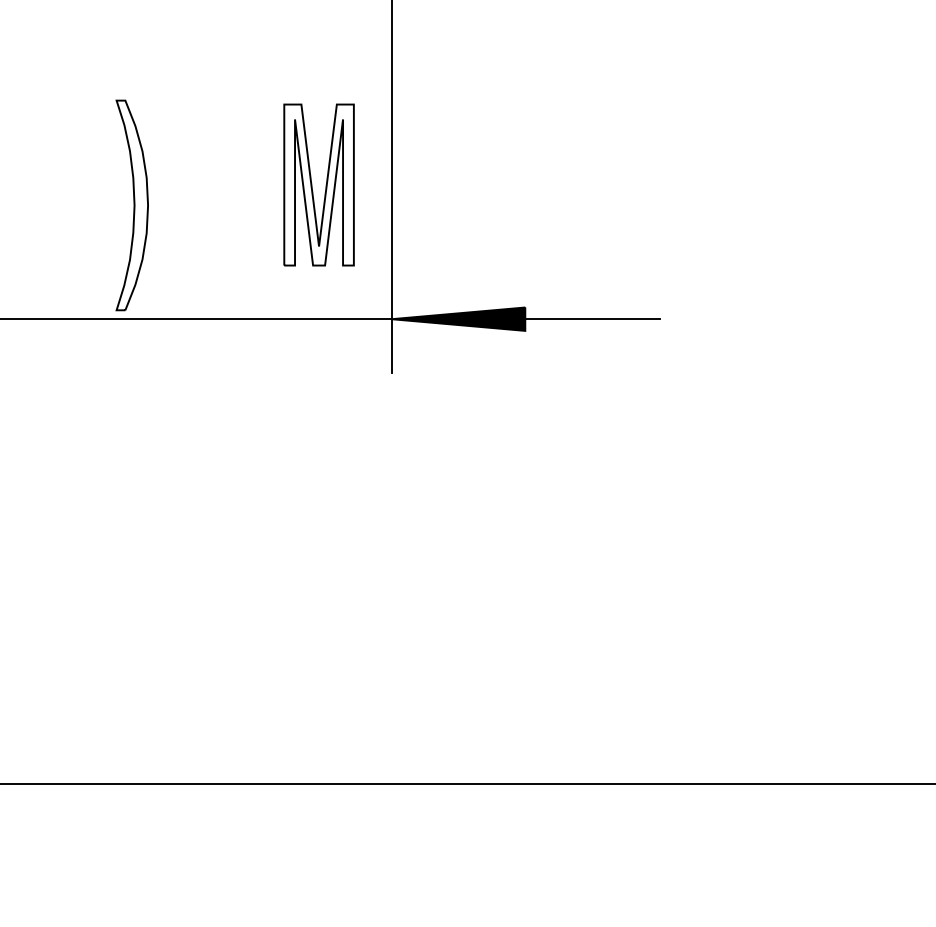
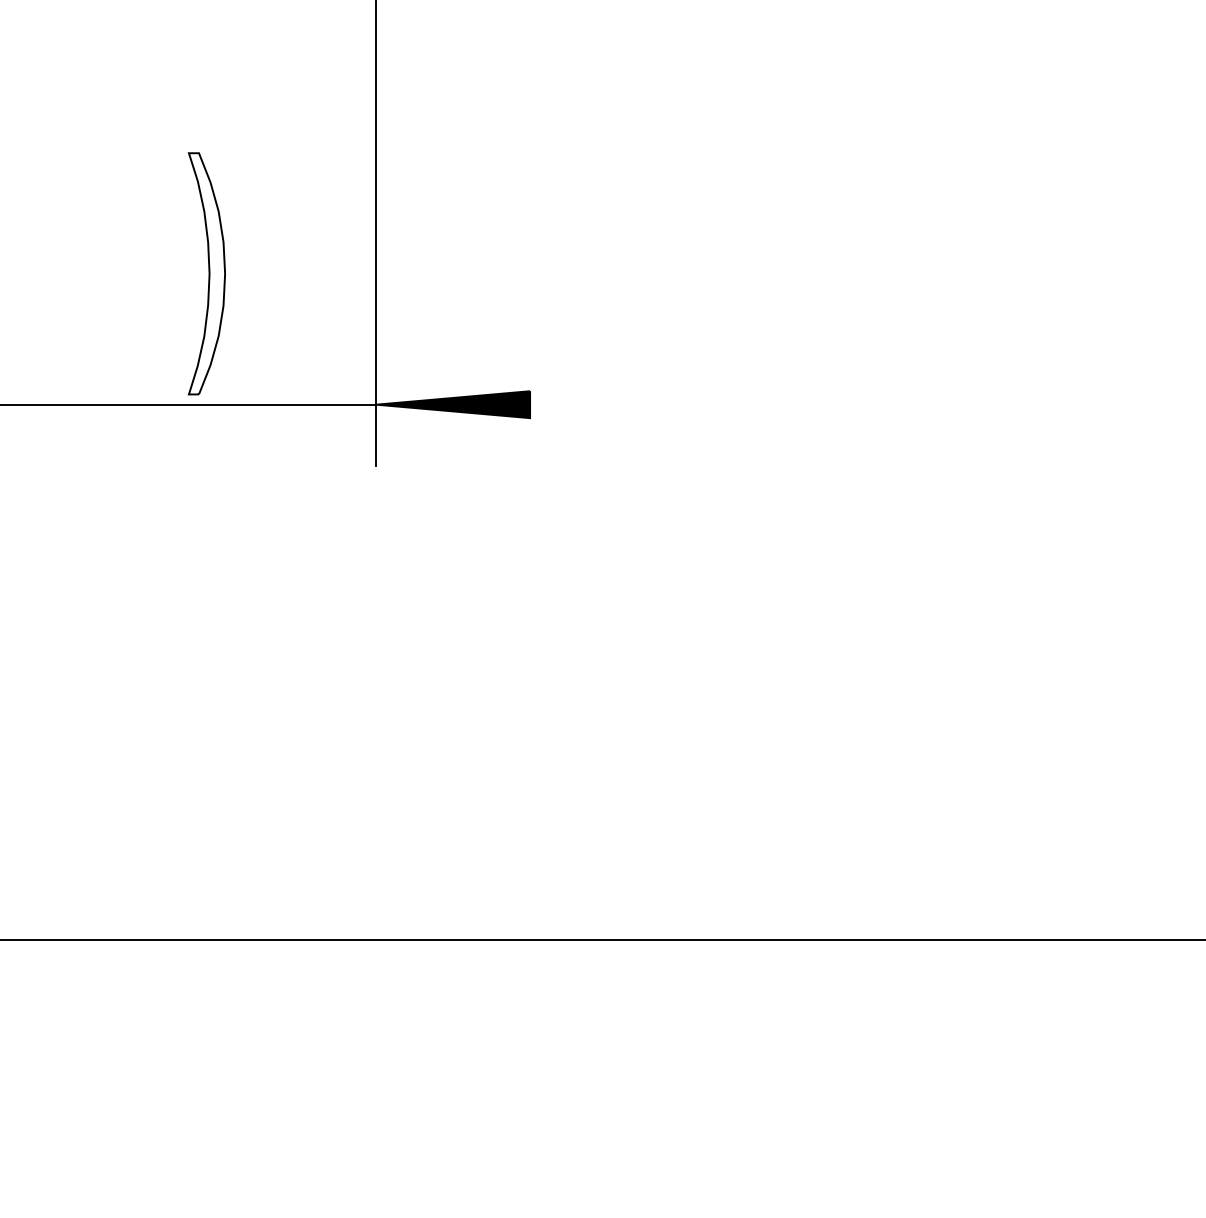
part: (312, 186) -> (285, 251), removed
part: (131, 205) -> (206, 273), moved
line: (592, 319) -> (607, 404), removed

